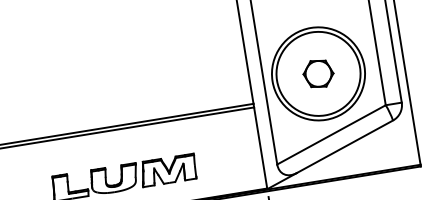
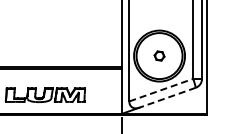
part: (318, 72) -> (159, 55), size x0.6
line: (332, 135) -> (161, 90), solid -> dashed
line: (344, 146) -> (167, 97), solid -> dashed

